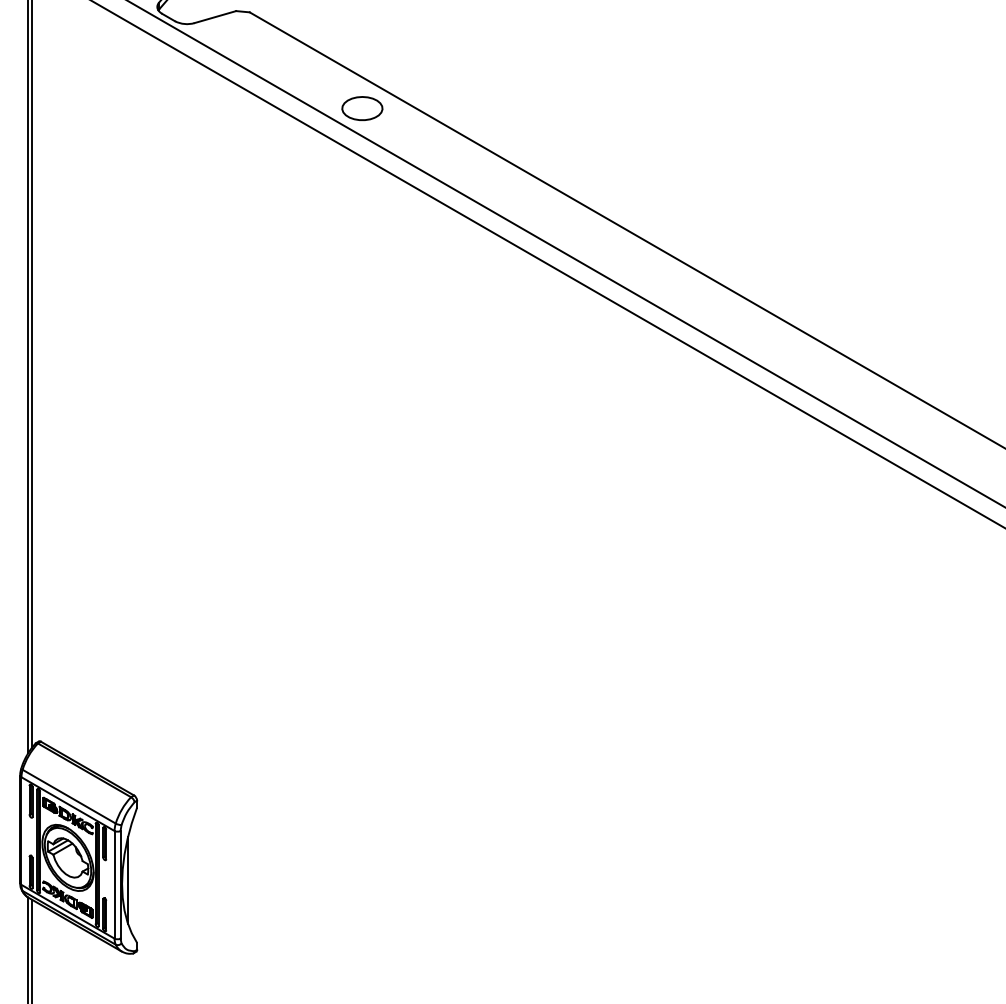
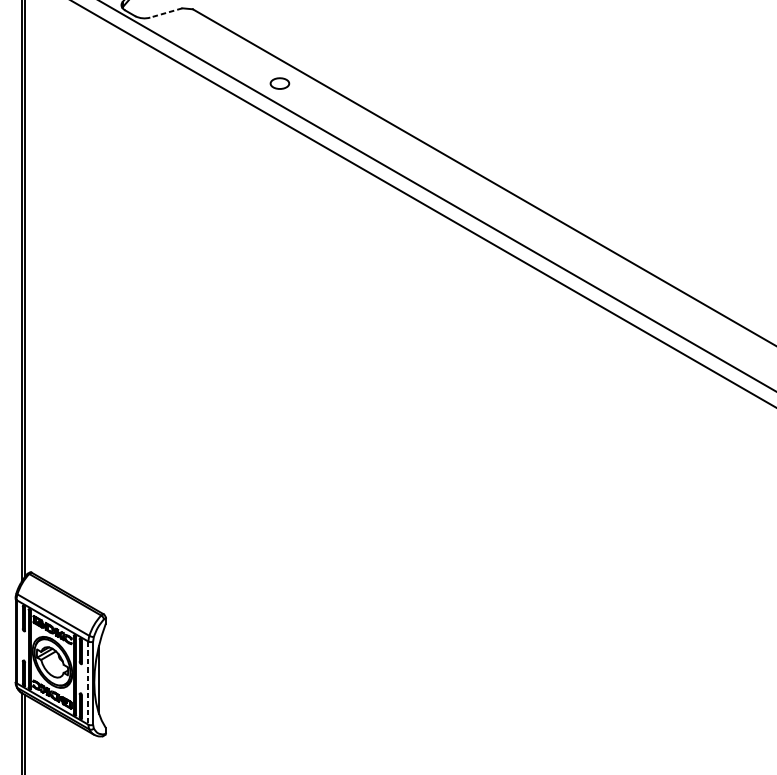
line: (215, 17) -> (166, 13), solid -> dashed
part: (362, 108) -> (279, 83), size x0.6
line: (114, 884) -> (88, 682), solid -> dashed

